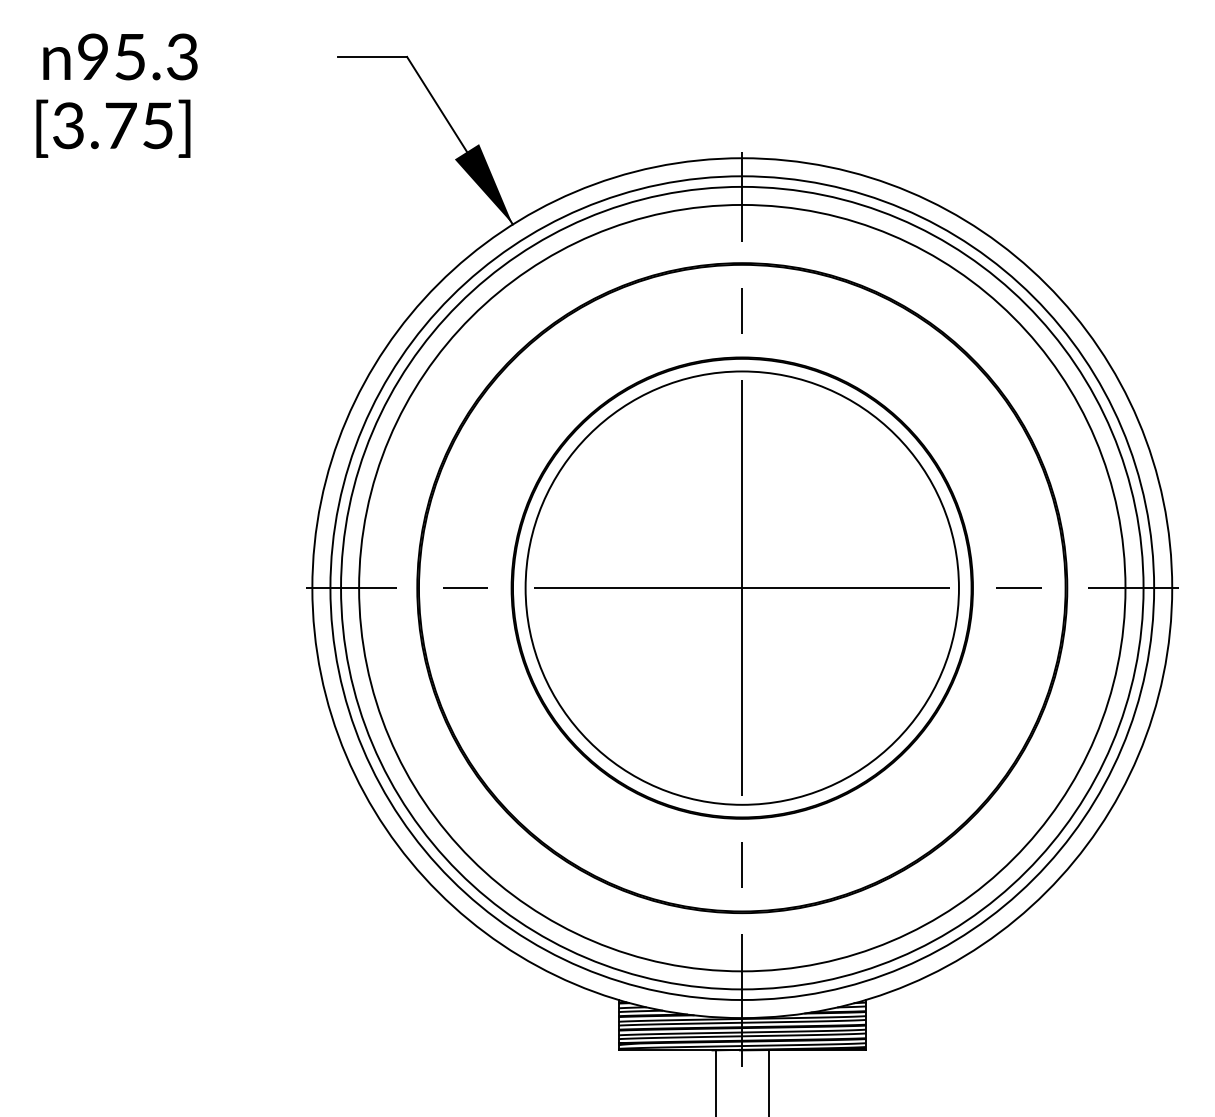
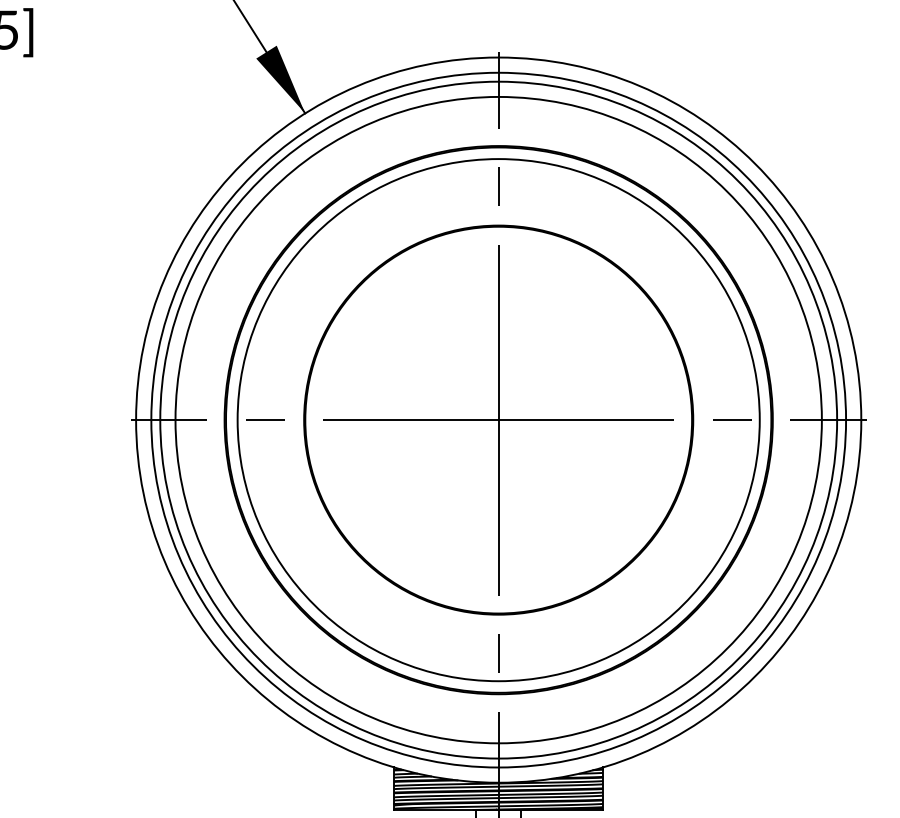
circle: (741, 587) -> (498, 419), size x1.43

